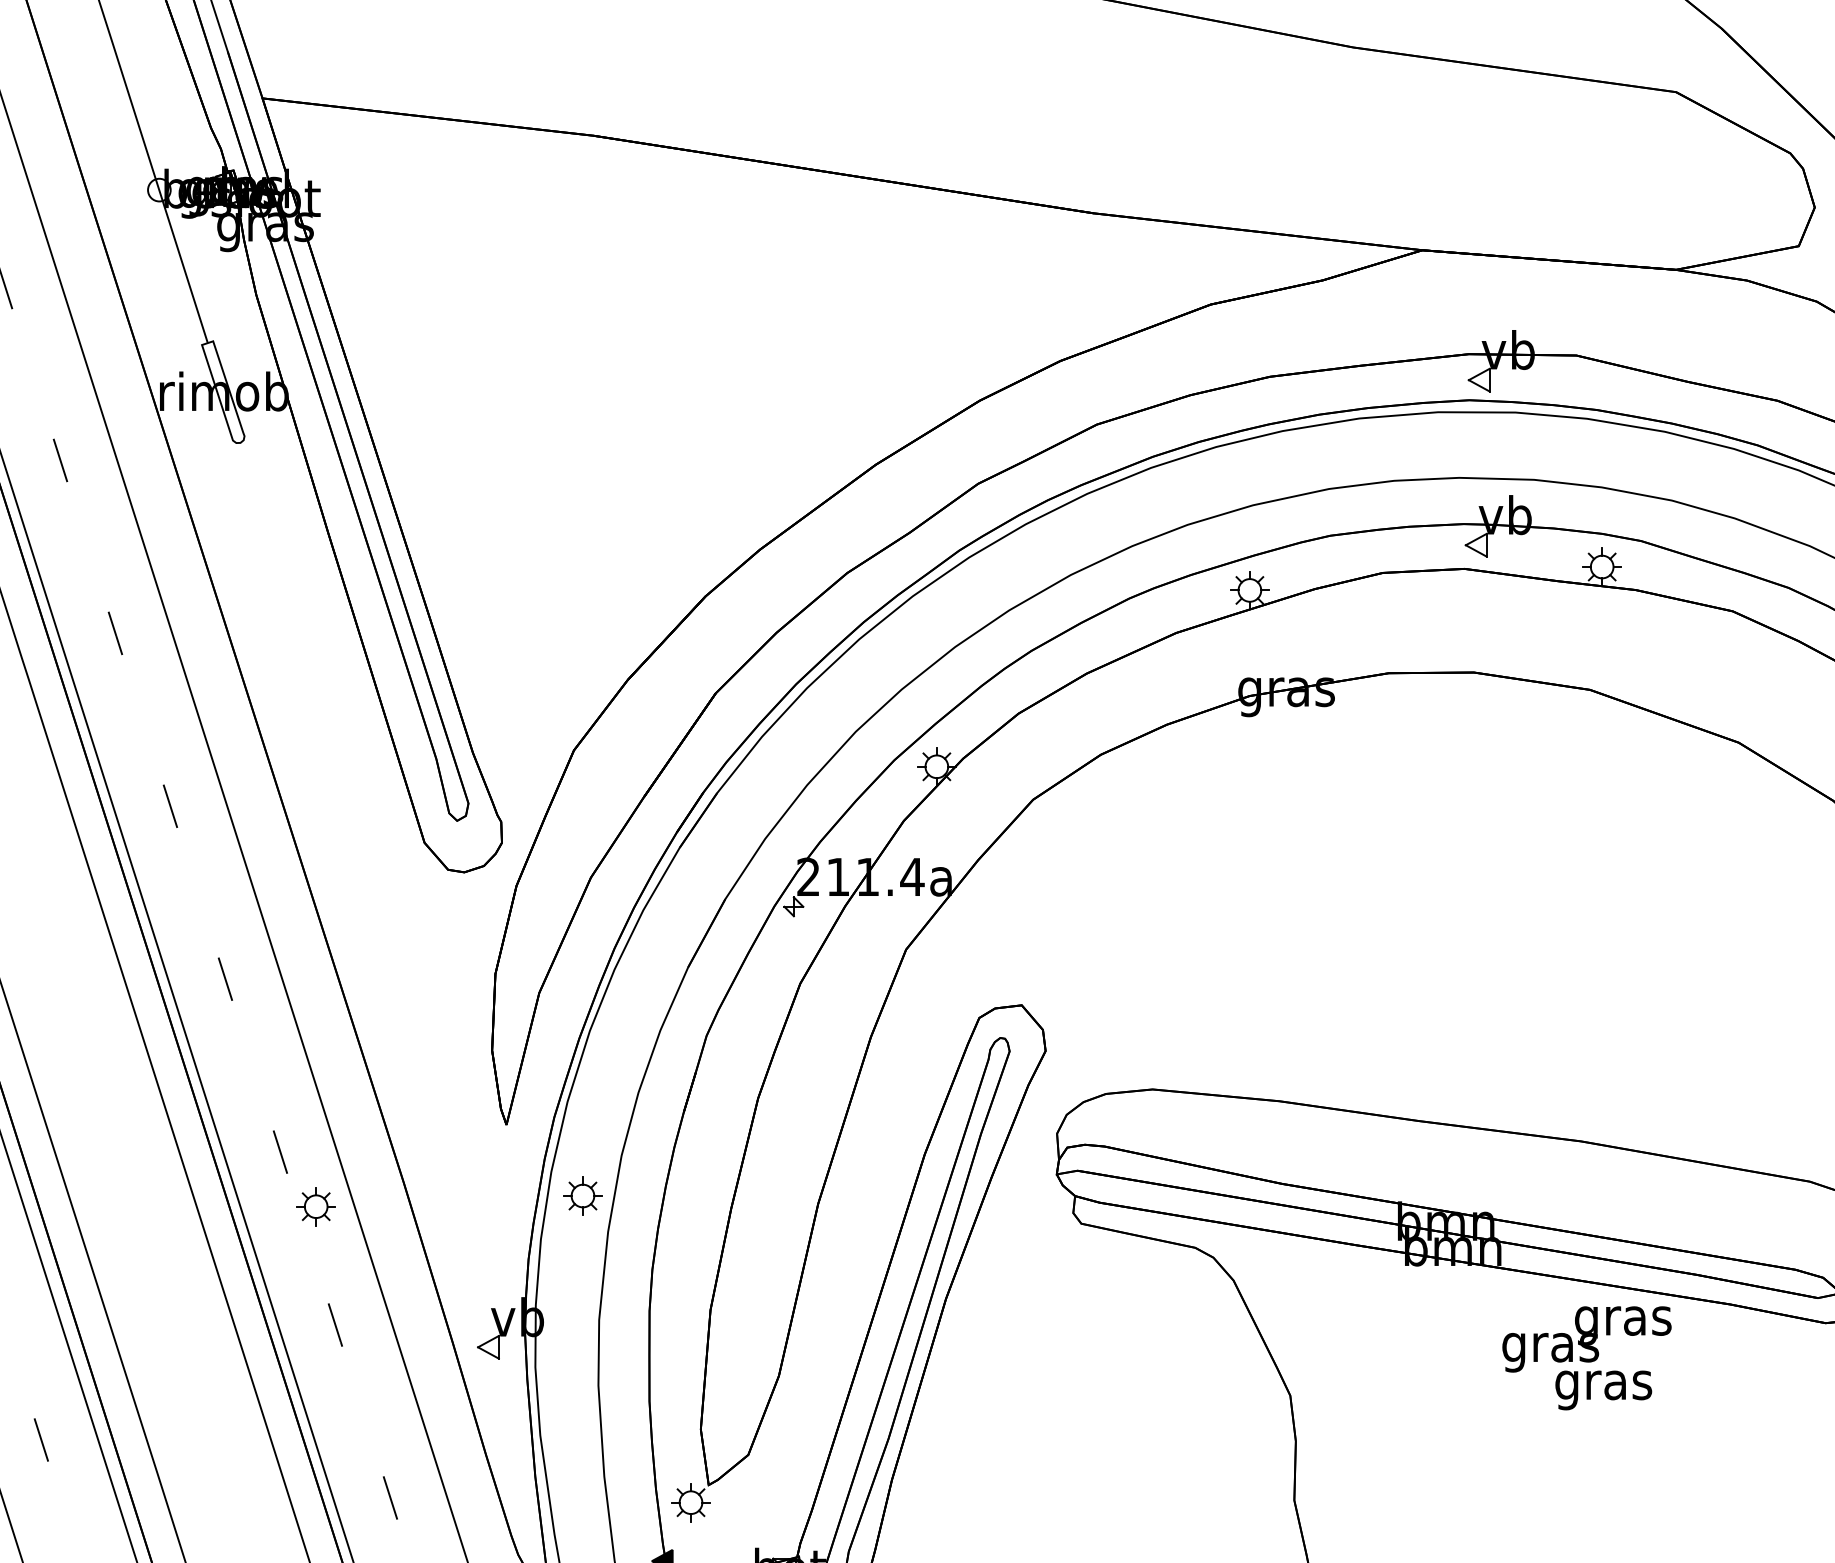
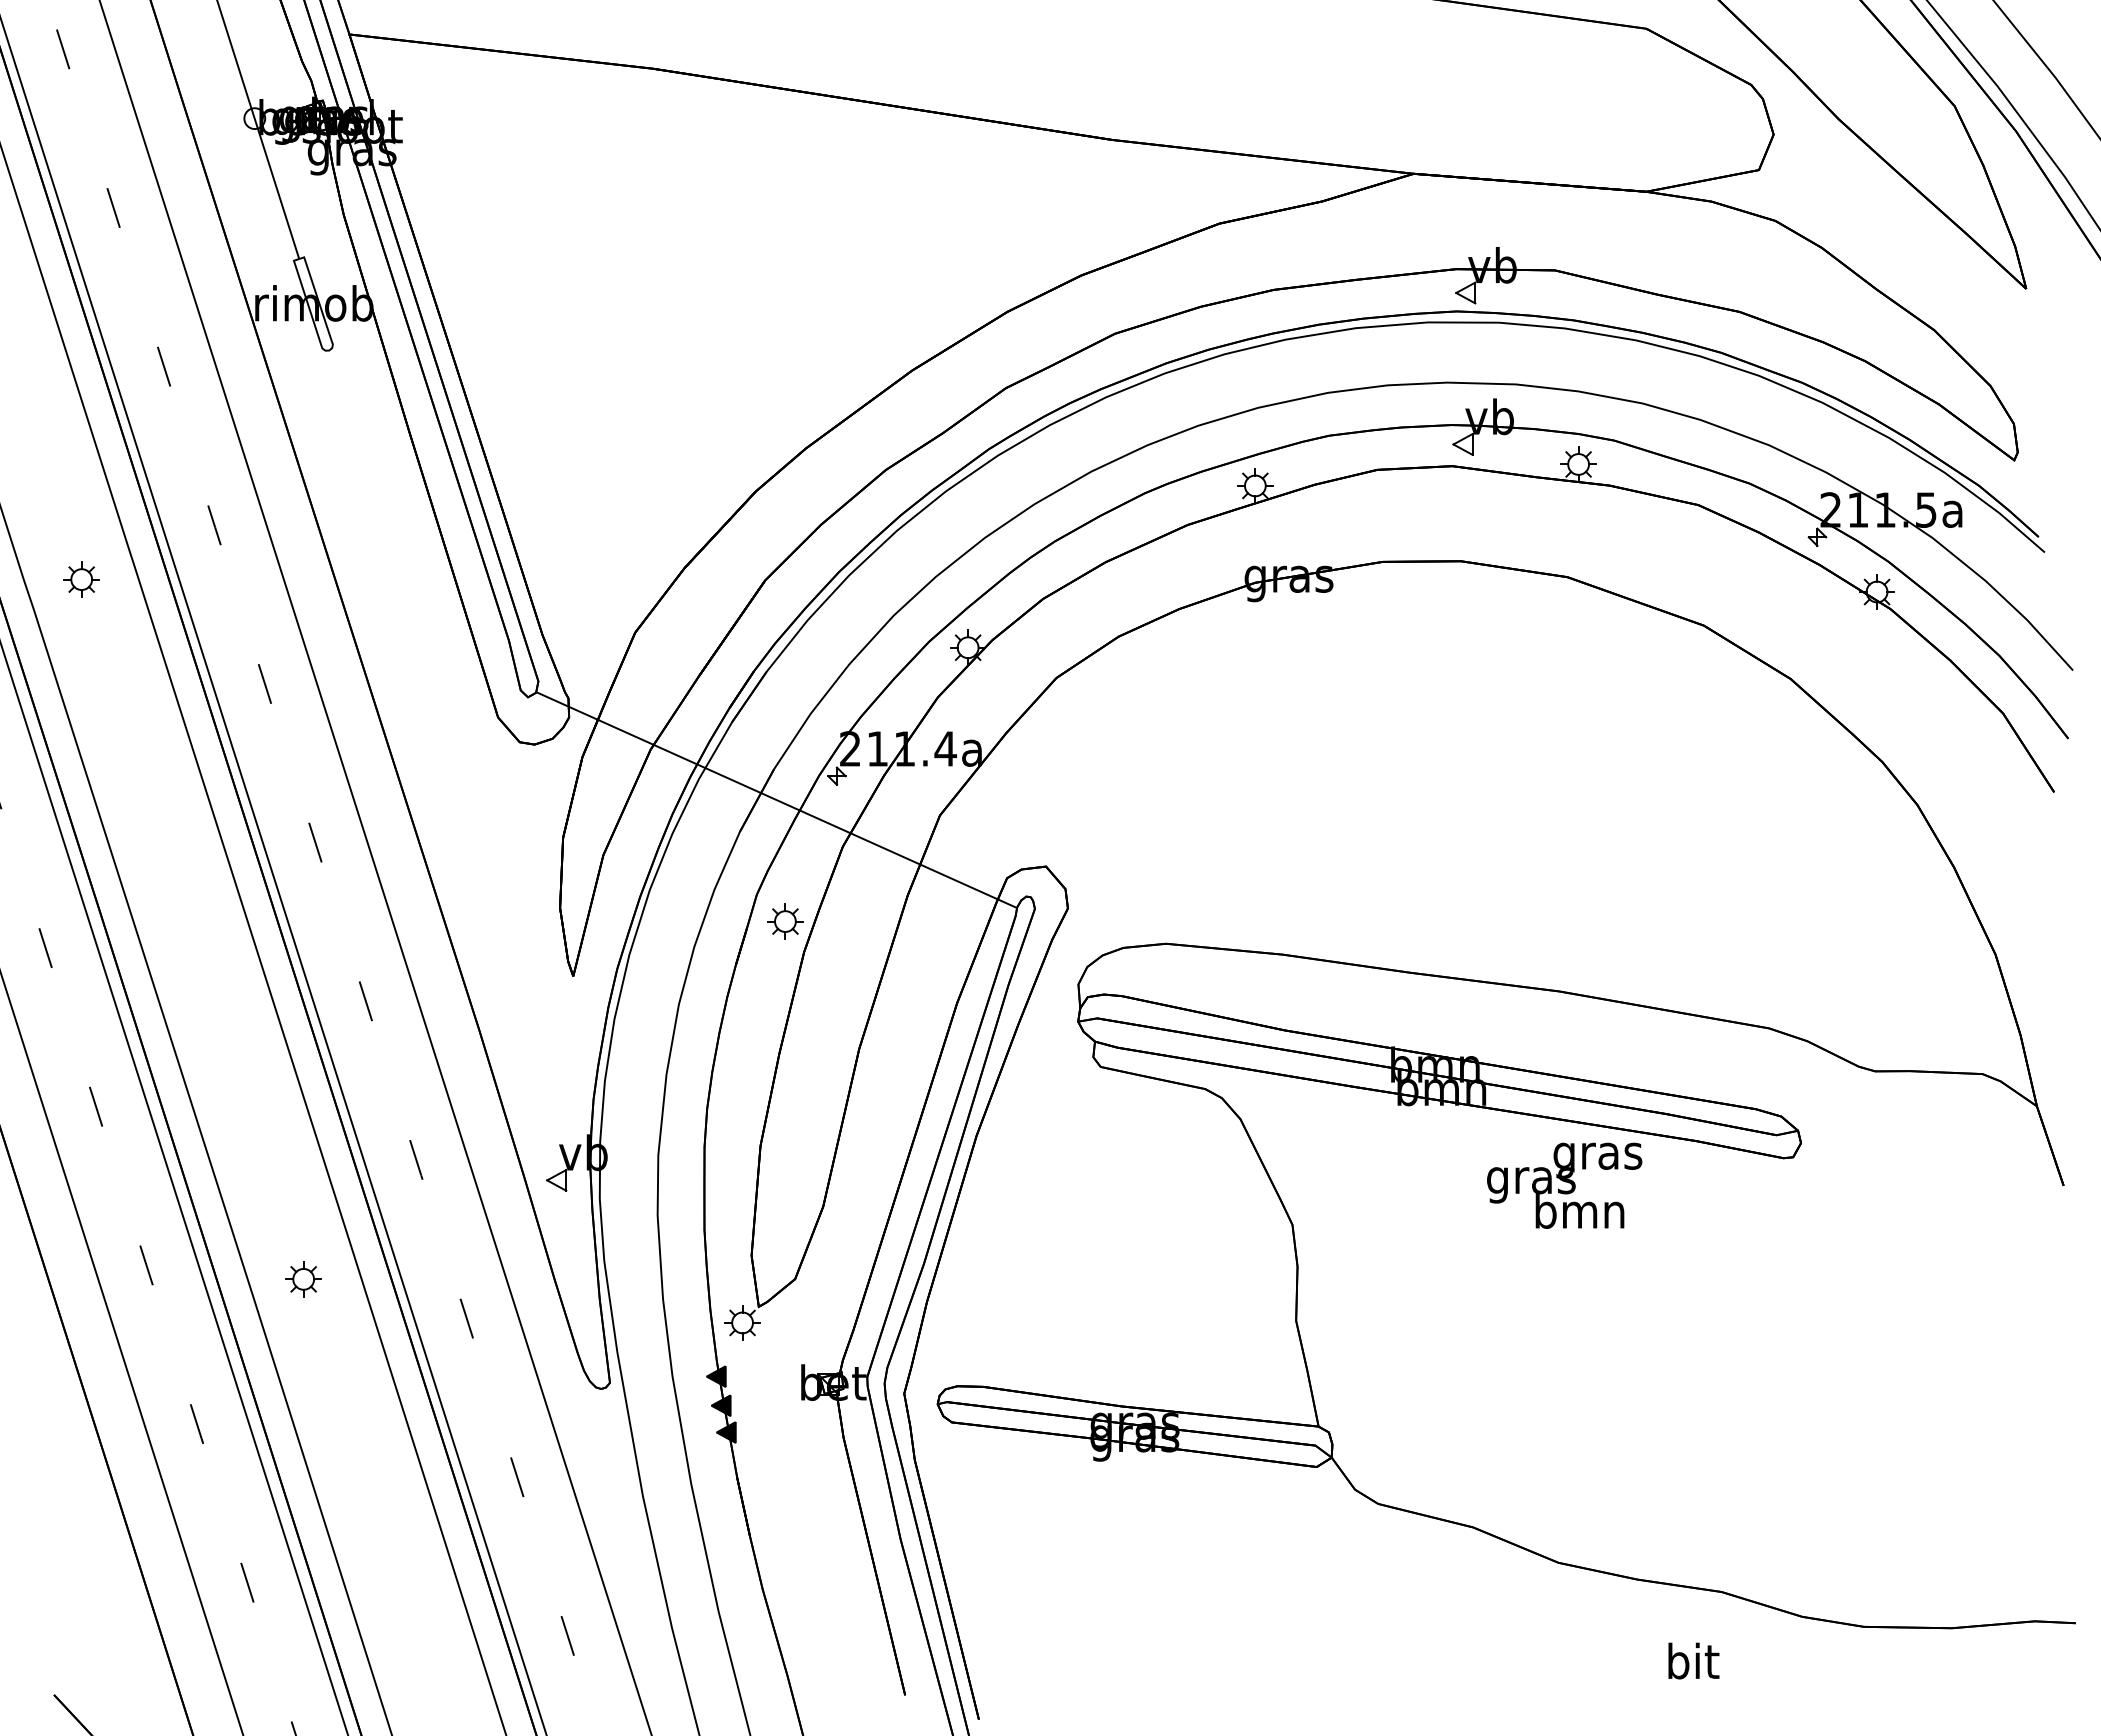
line: (727, 932) -> (776, 799), added
part: (583, 1195) -> (785, 921), moved
part: (316, 1206) -> (303, 1279), moved
text: (1603, 1385) -> (1579, 1215), gras -> bmn

